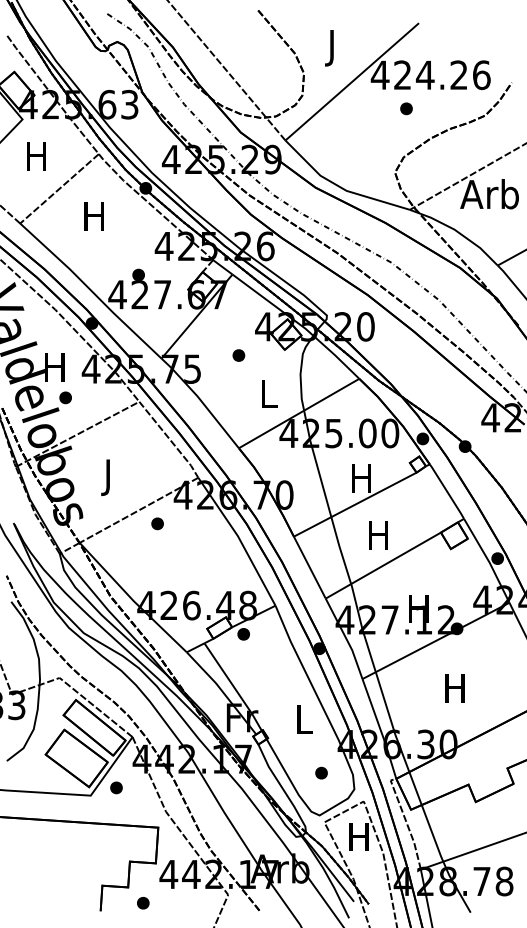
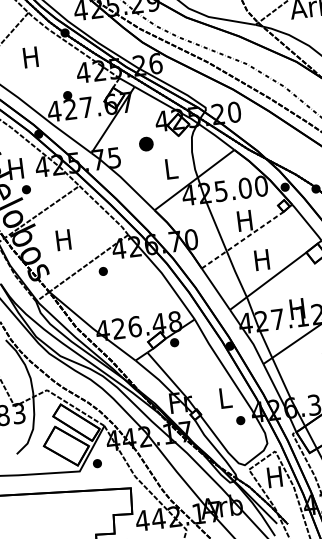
part: (238, 355) -> (146, 144), size x1.6
text: (107, 477) -> (63, 242), J -> H
line: (355, 504) -> (242, 240), solid -> dashed
part: (321, 772) -> (240, 420), moved

